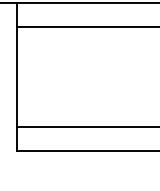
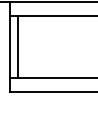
line: (30, 75) -> (18, 46), added

